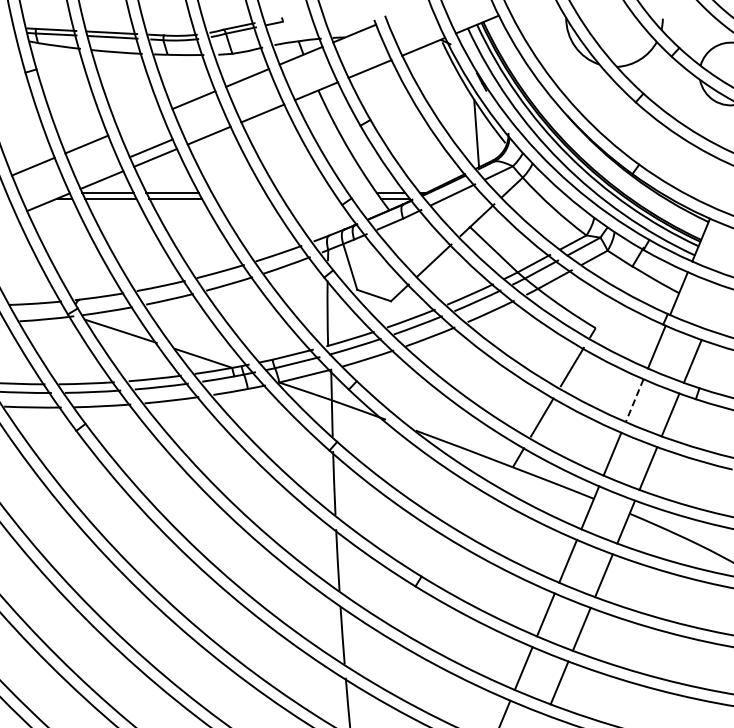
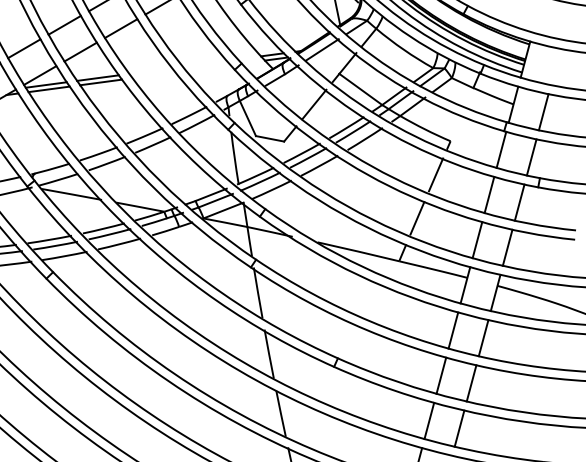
line: (150, 148) -> (64, 25), moved
line: (714, 307) -> (543, 112), added
line: (634, 401) -> (489, 195), dashed -> solid

